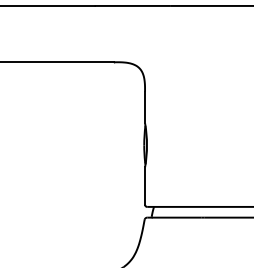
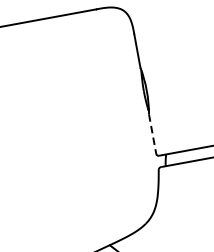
line: (145, 186) -> (153, 134), solid -> dashed

